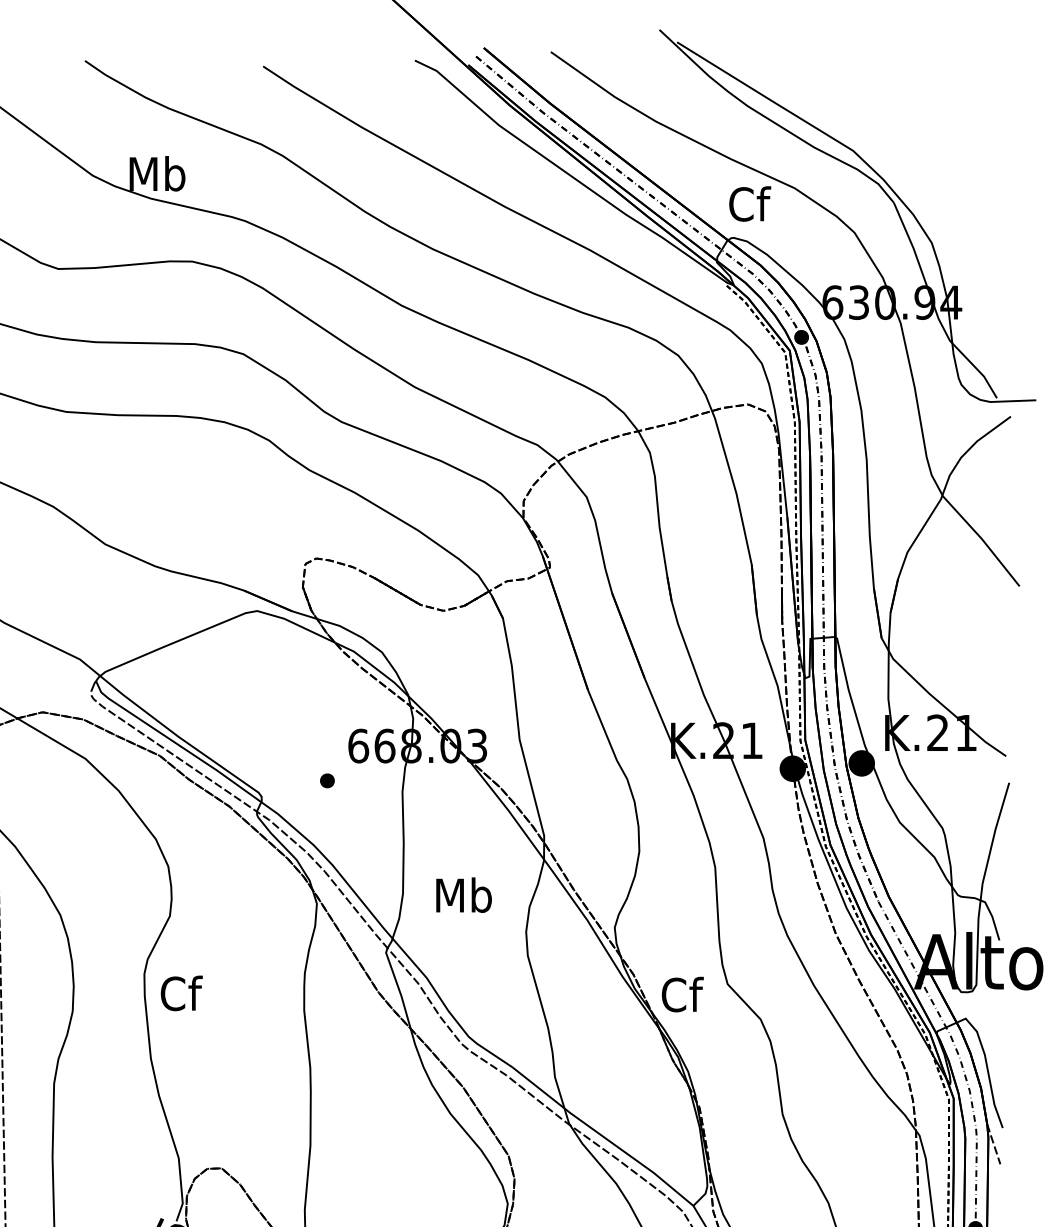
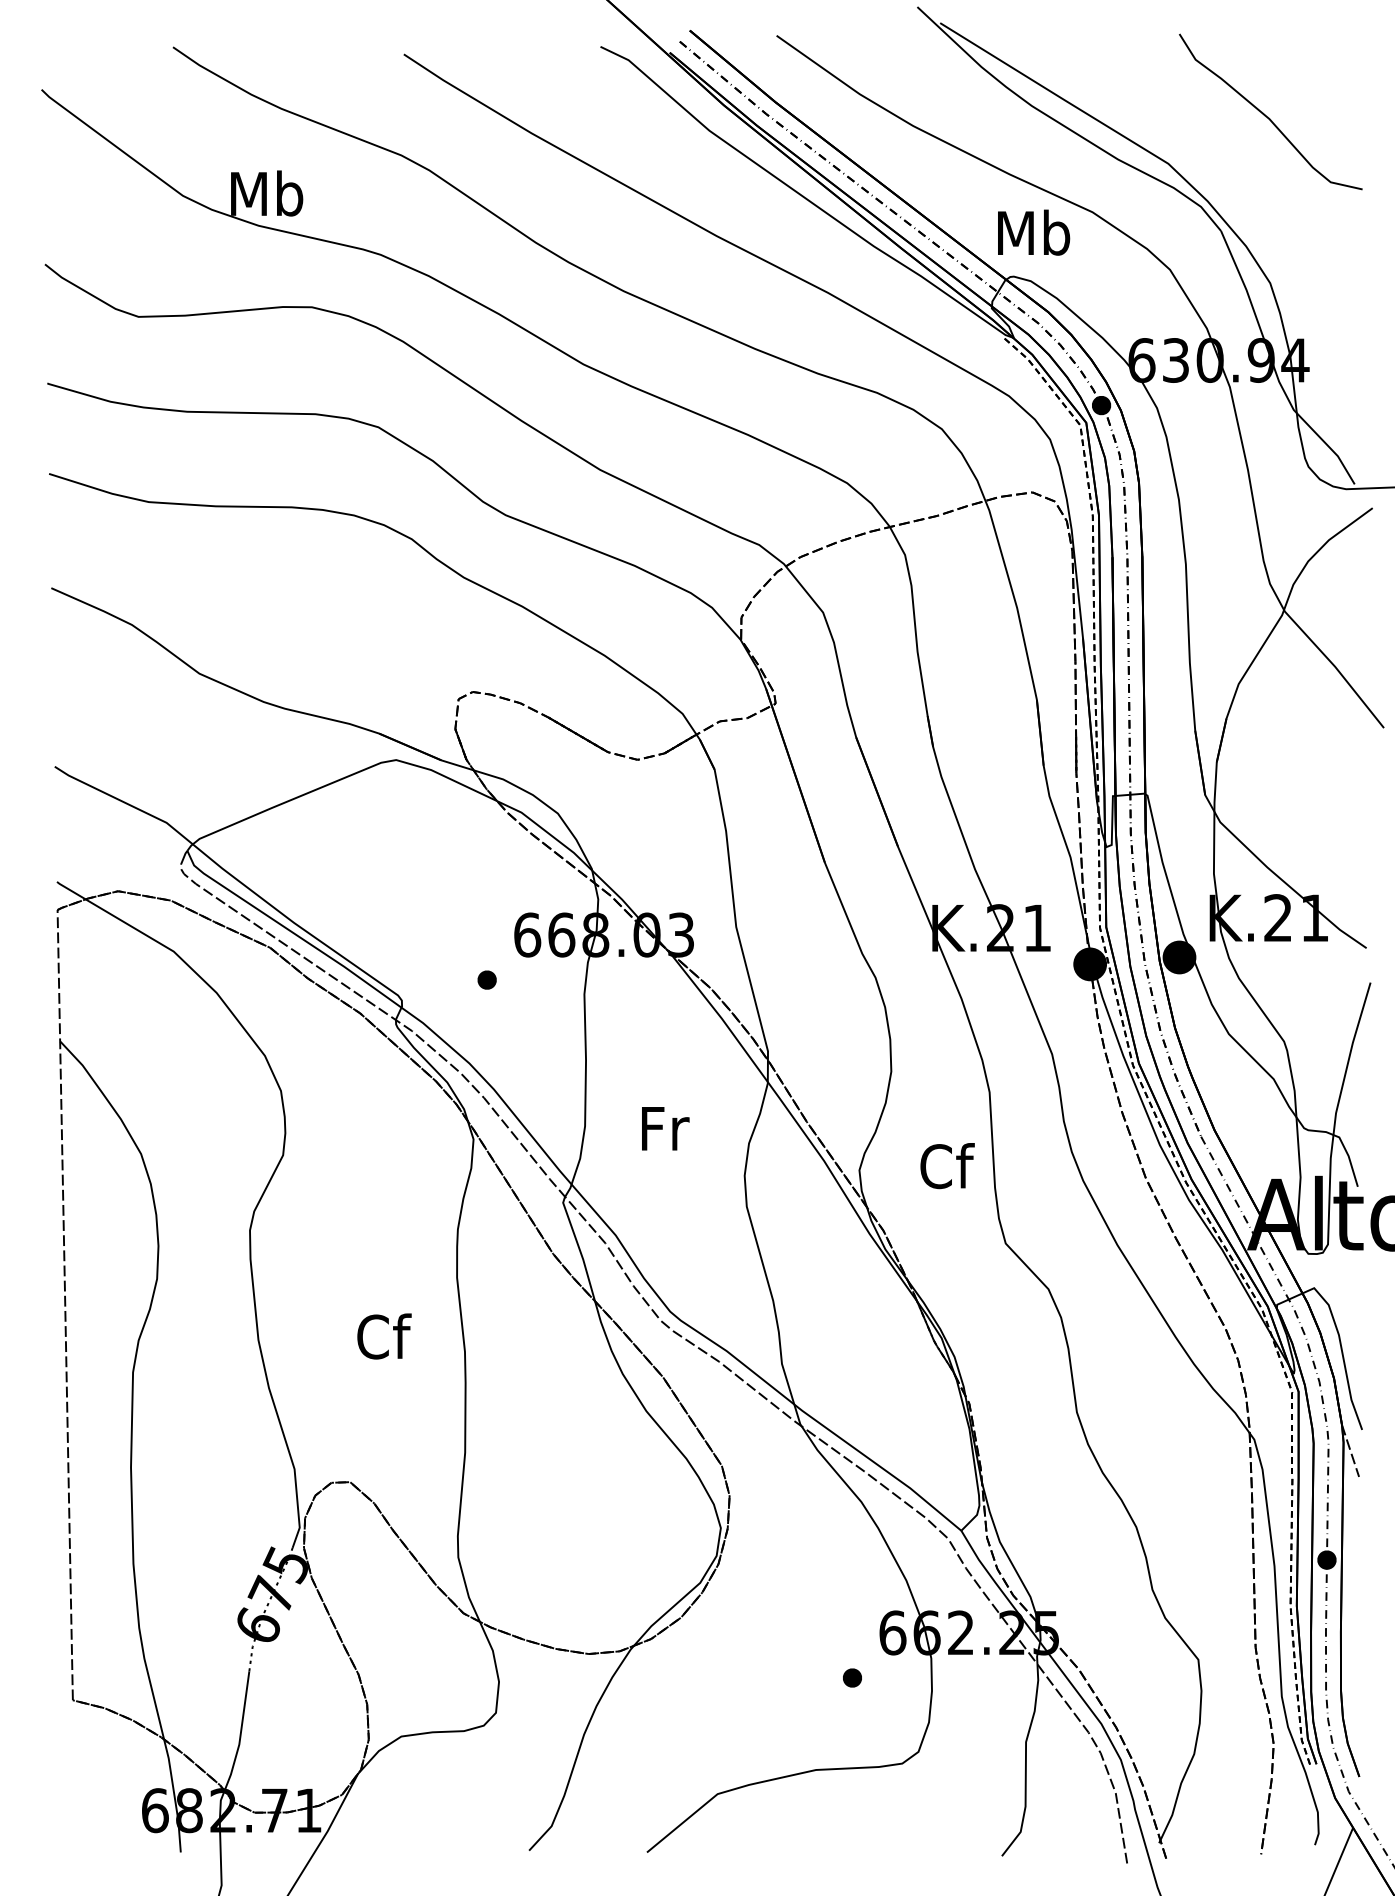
curve: (928, 113) -> (1266, 115), added
text: (749, 203) -> (1034, 232), Cf -> Mb
text: (464, 895) -> (664, 1128), Mb -> Fr
text: (181, 993) -> (384, 1336), moved
text: (682, 994) -> (947, 1166), moved

